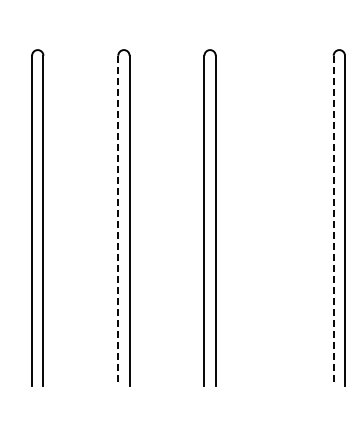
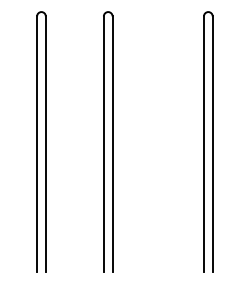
line: (118, 221) -> (37, 144), dashed -> solid
line: (333, 221) -> (203, 144), dashed -> solid

